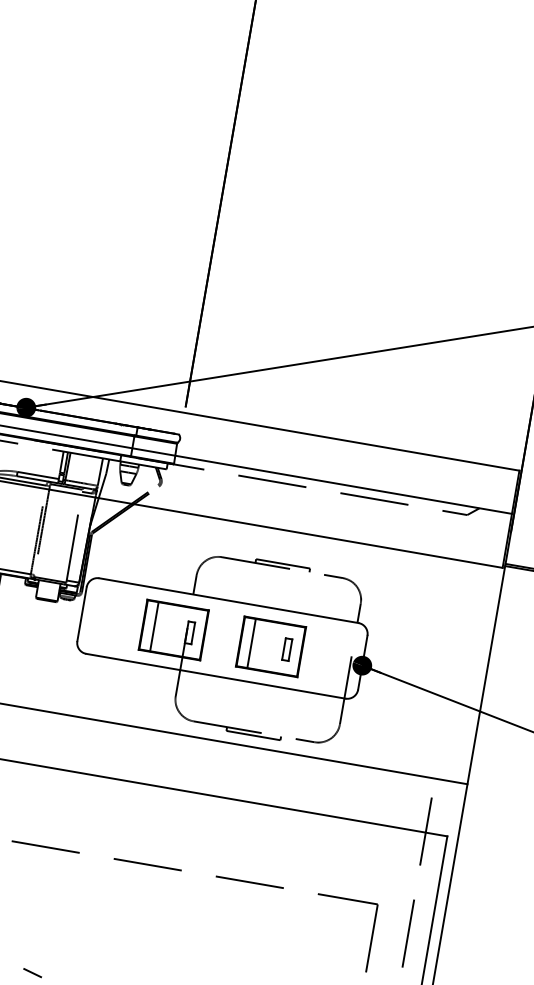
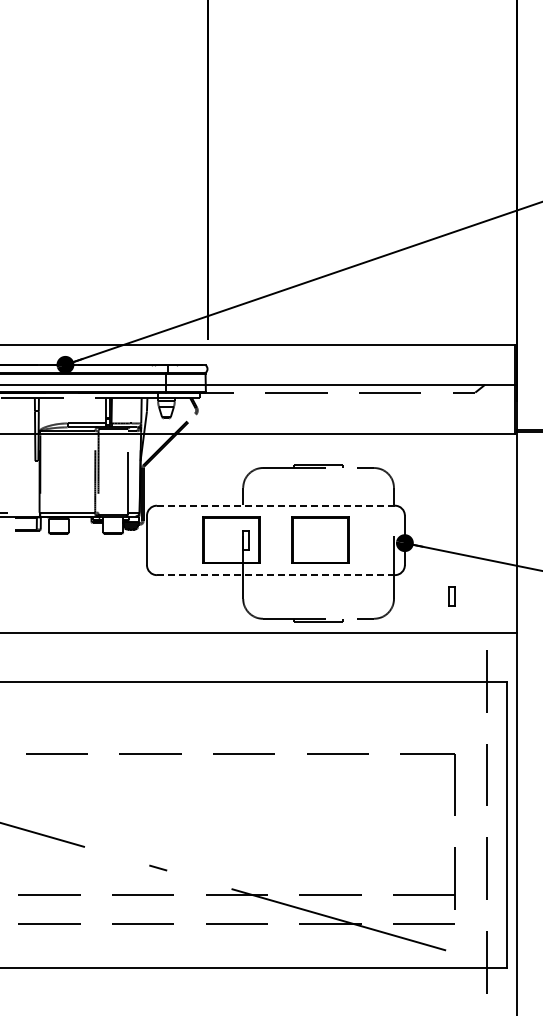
line: (228, 600) -> (275, 505), solid -> dashed
line: (154, 625) -> (213, 539), removed
line: (251, 642) -> (302, 539), removed
part: (286, 649) -> (451, 596), moved
line: (215, 676) -> (275, 575), solid -> dashed

